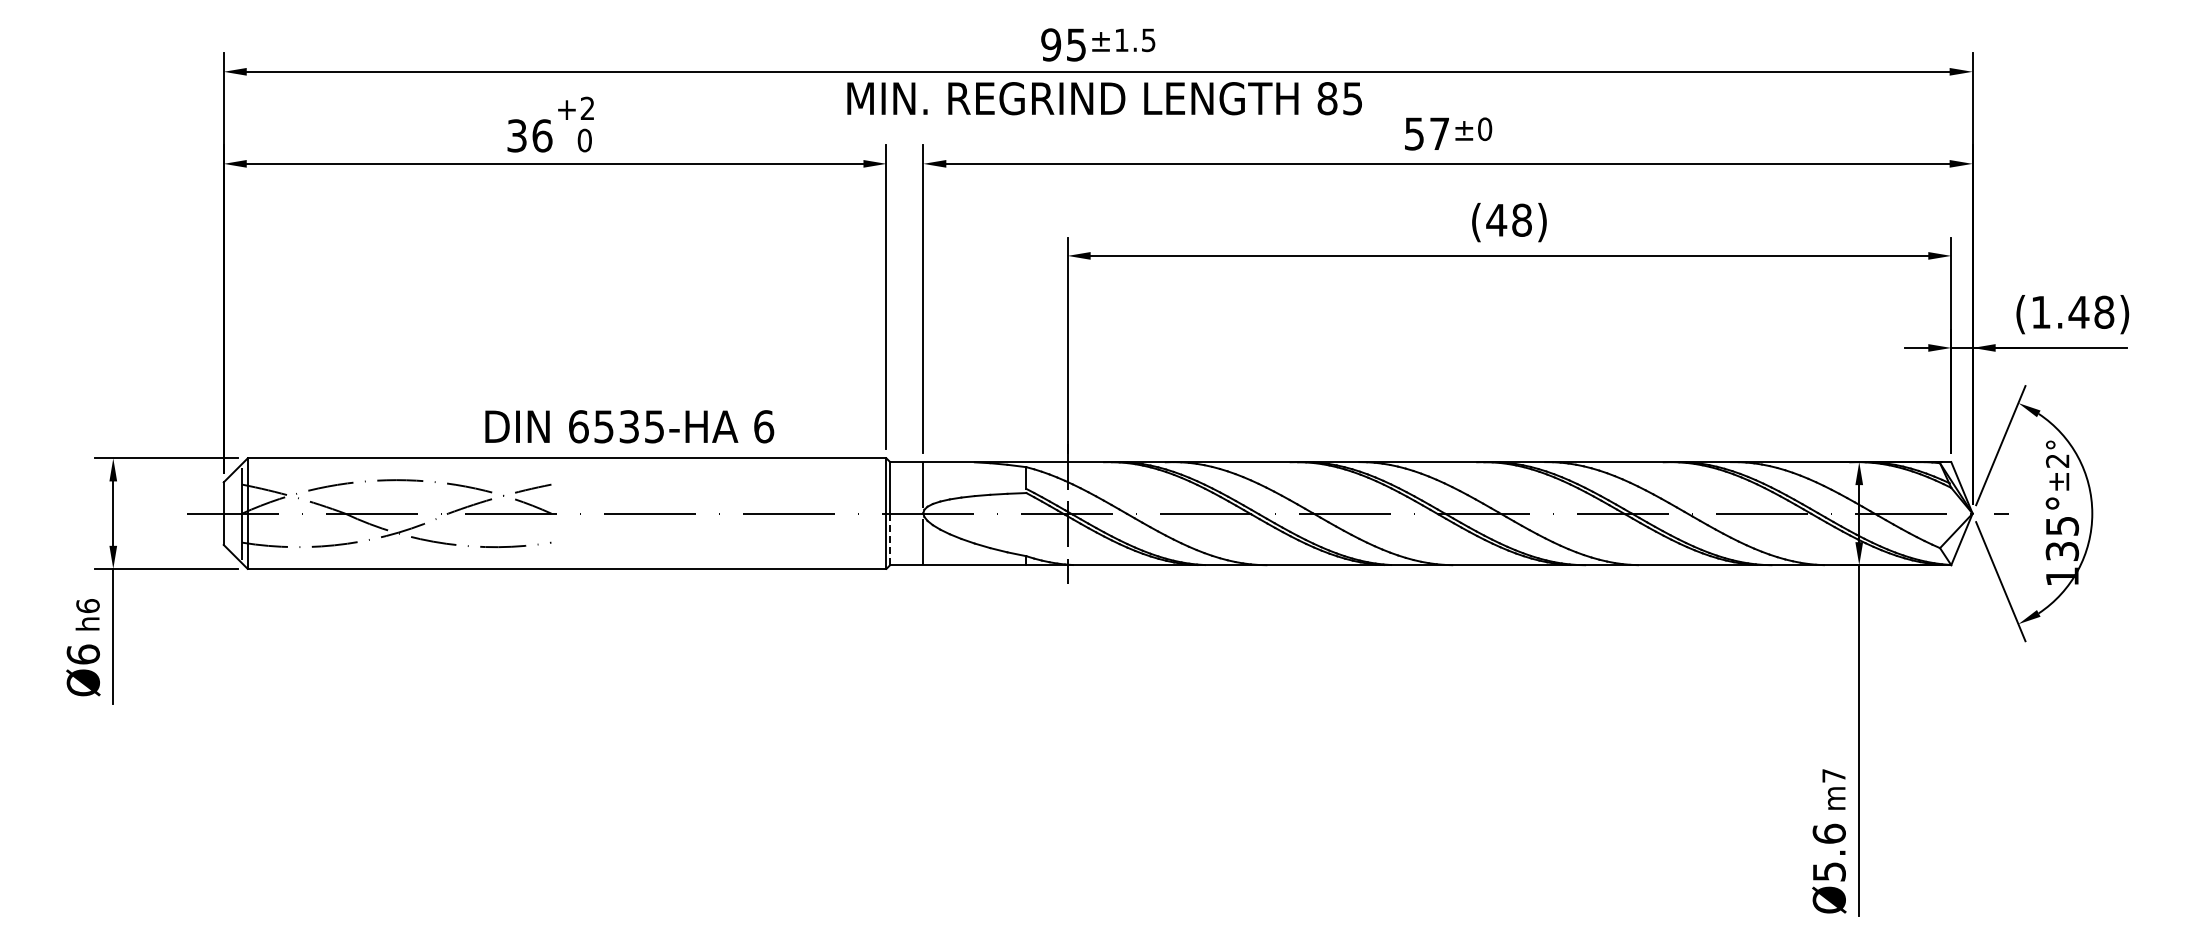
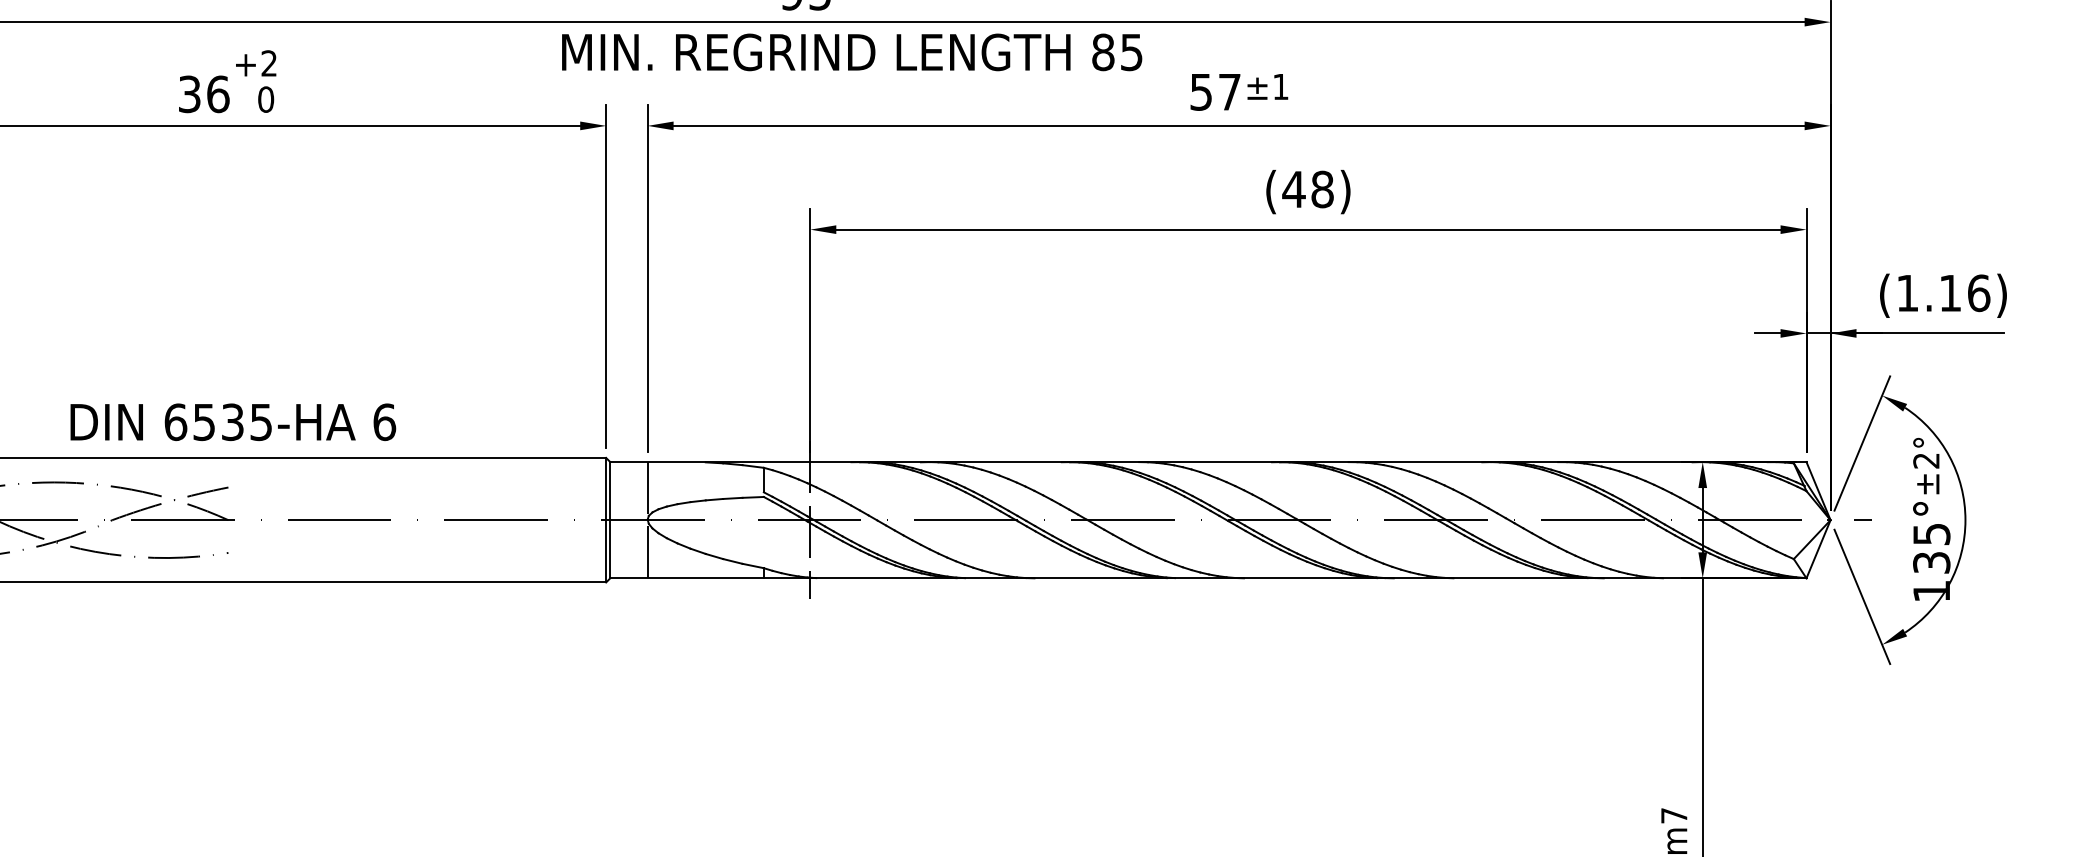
text: (1485, 129) -> (1281, 87), ±0 -> ±1
text: (2091, 311) -> (1964, 292), (1.48) -> (1.16)
text: (629, 426) -> (233, 421), moved
line: (890, 539) -> (610, 549), dashed -> solid

